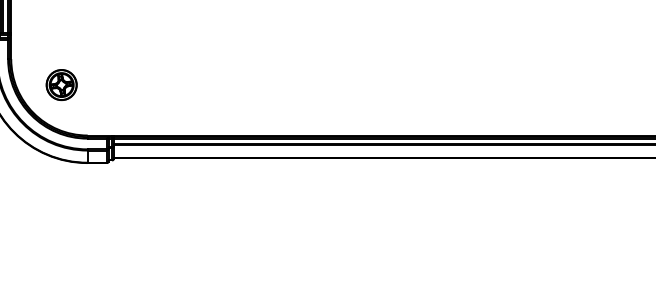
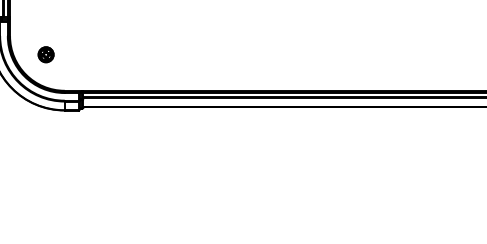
part: (60, 84) -> (45, 54), size x0.7

